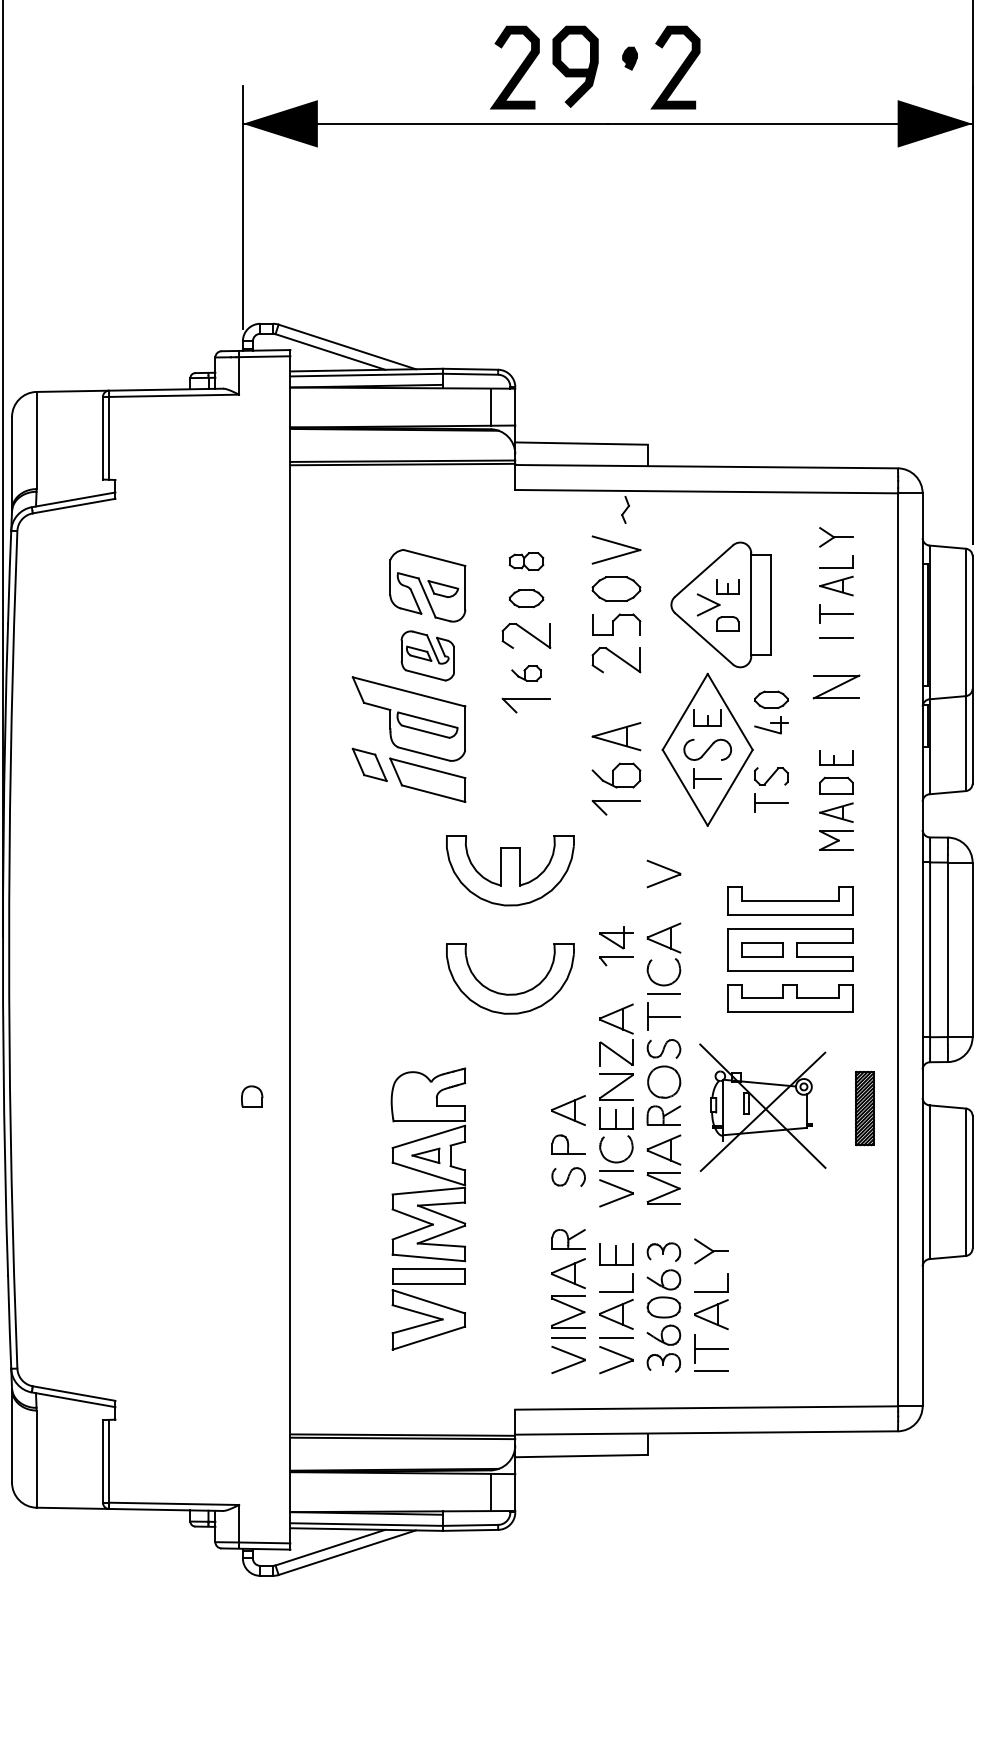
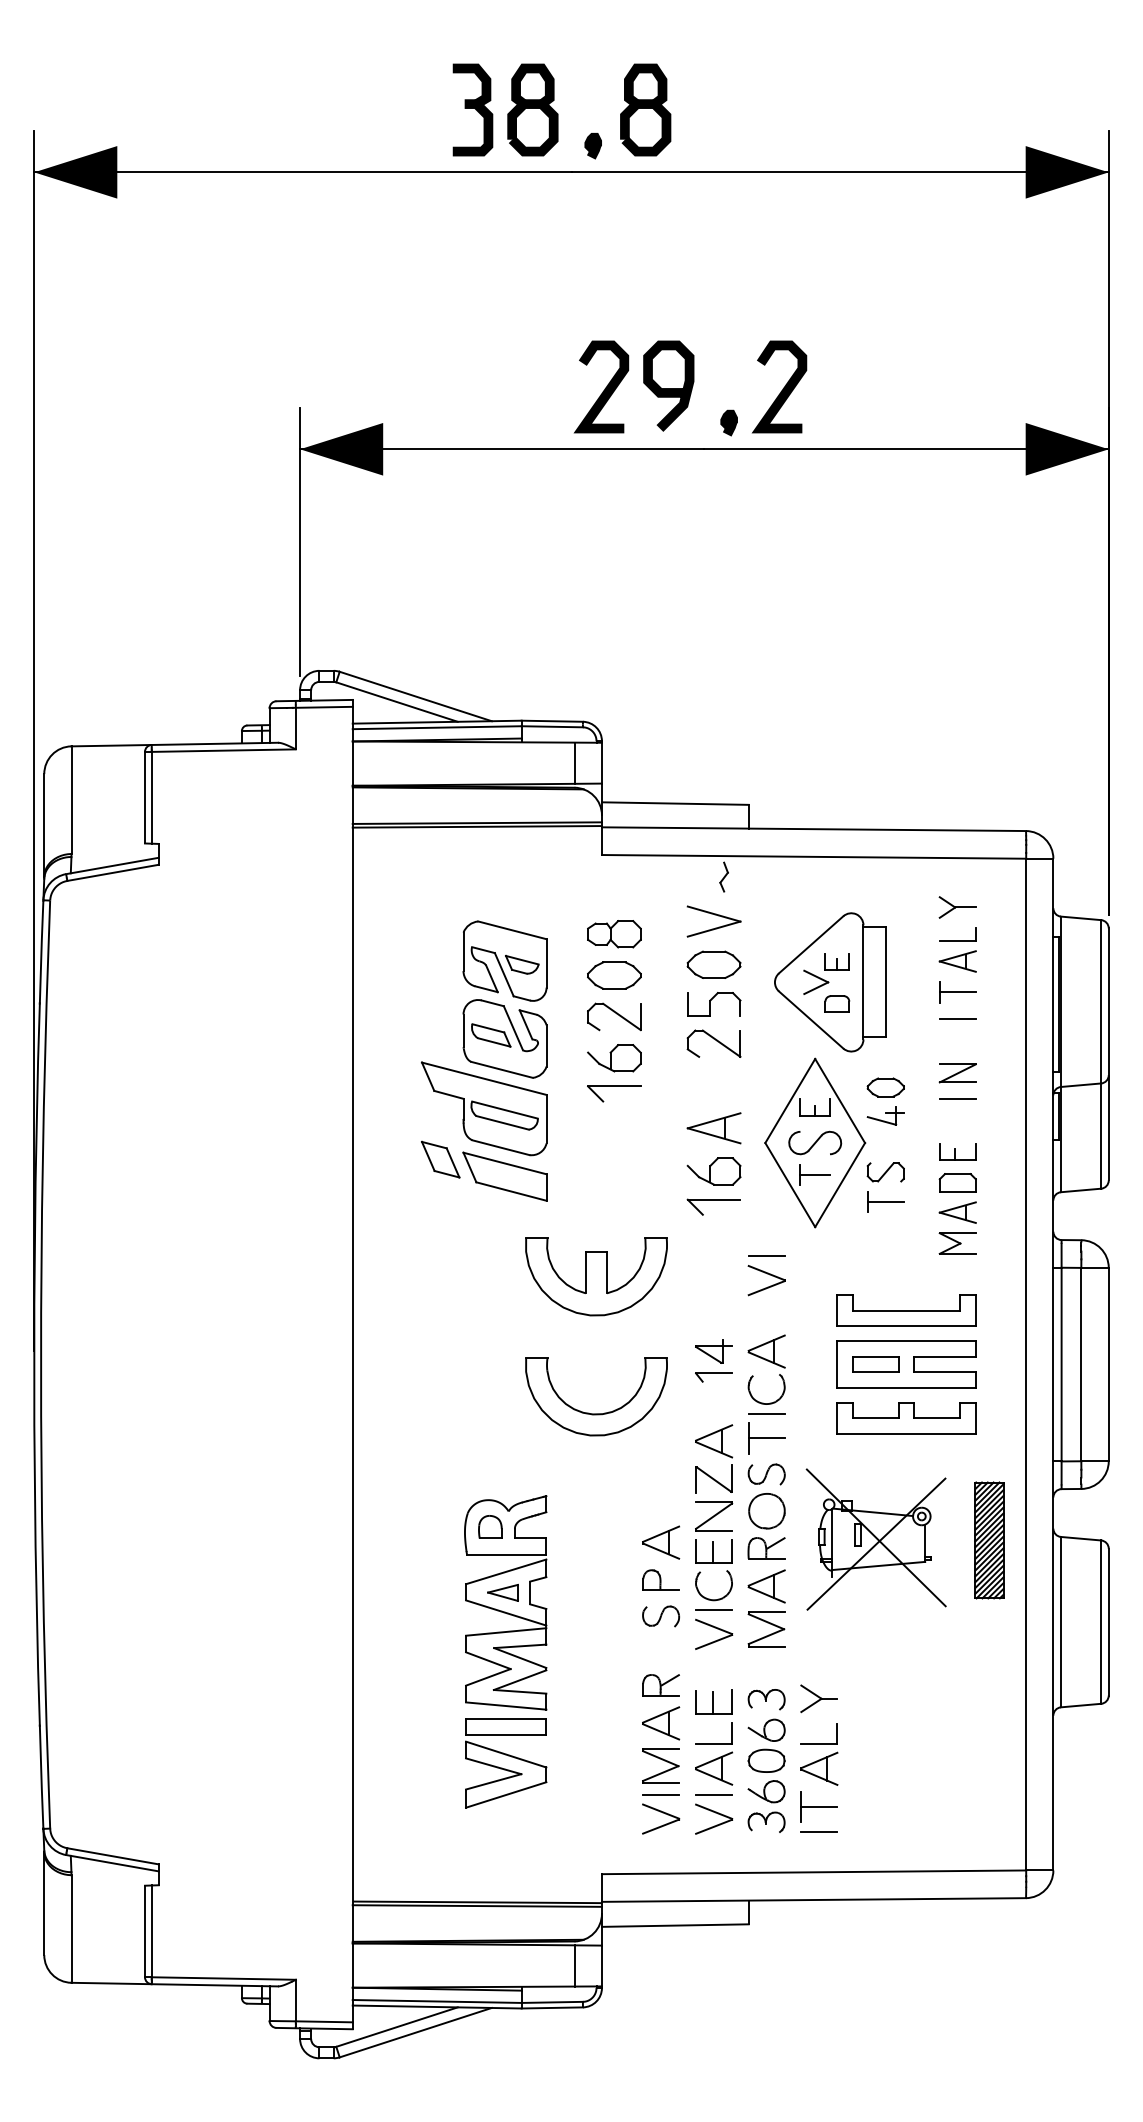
part: (629, 58) -> (728, 422), moved
part: (526, 561) -> (614, 934), size x1.43
part: (526, 598) -> (614, 975), size x1.43
part: (427, 655) -> (504, 1038), size x1.43
part: (526, 673) -> (614, 1058), size x1.67
part: (836, 687) -> (957, 1073), size x0.71
line: (836, 709) -> (957, 1098), added
line: (663, 852) -> (766, 1256), added
part: (252, 1095) -> (490, 1526), moved
part: (865, 1108) -> (989, 1540), size x1.43

